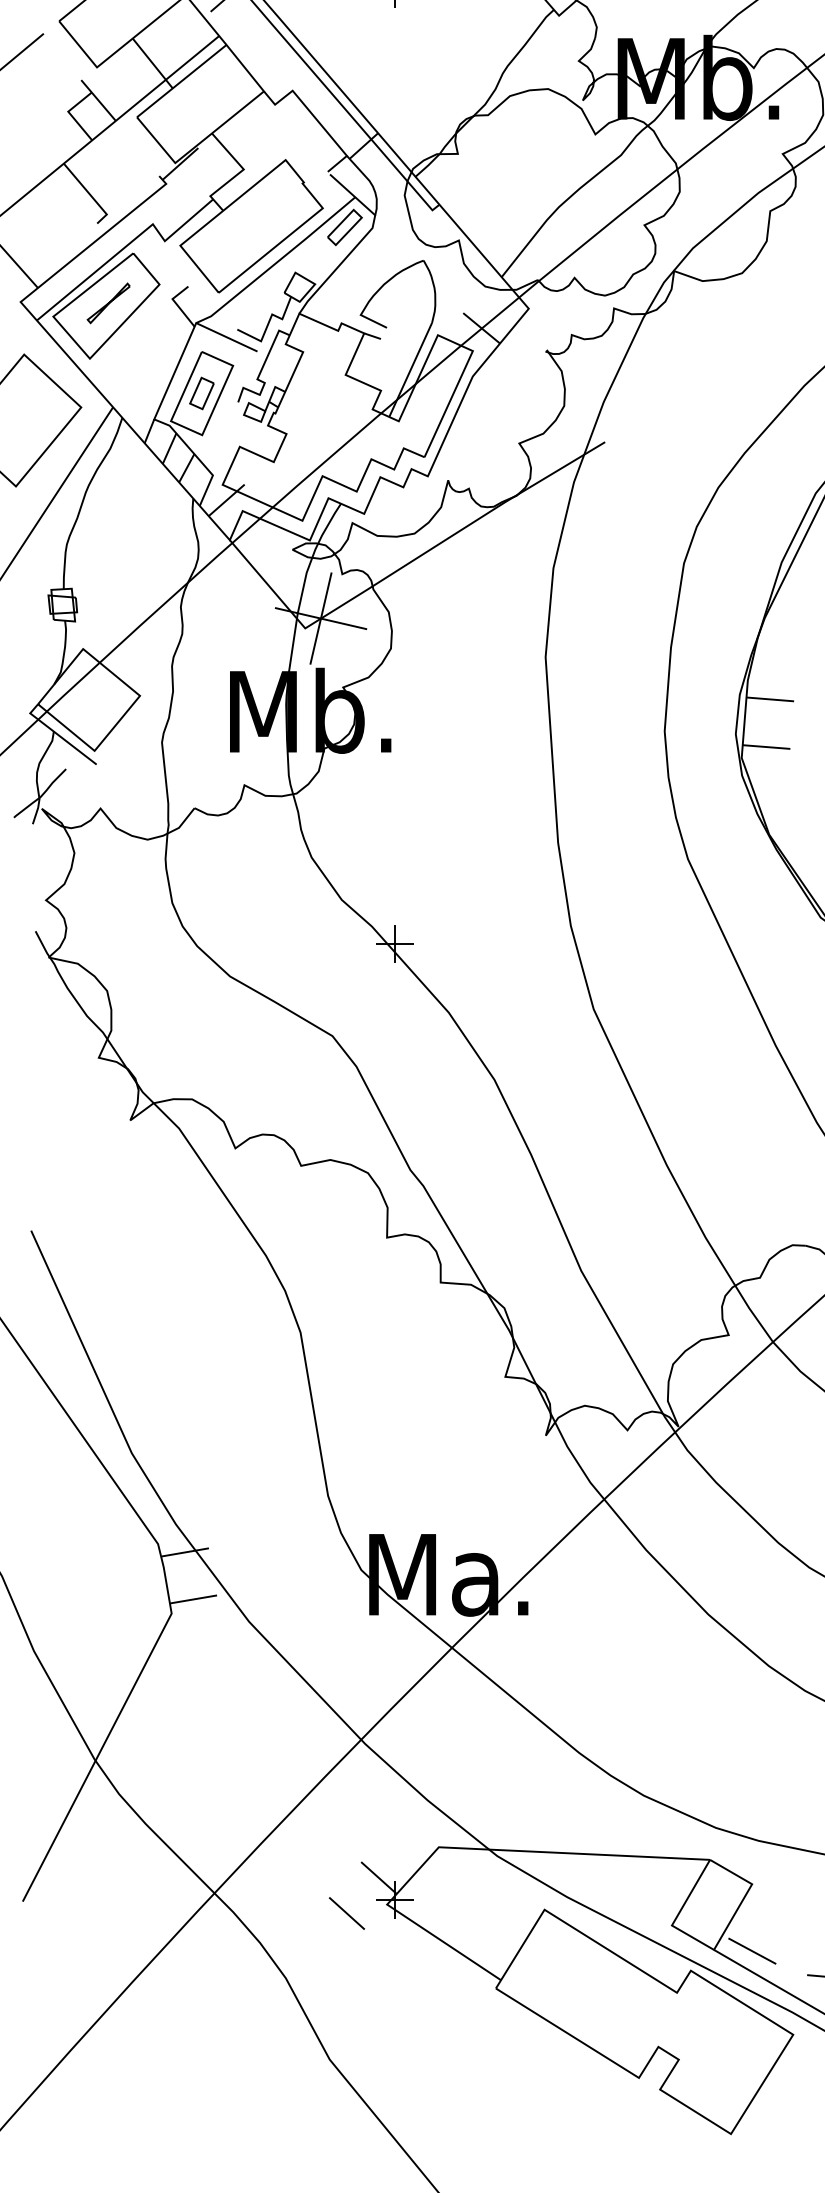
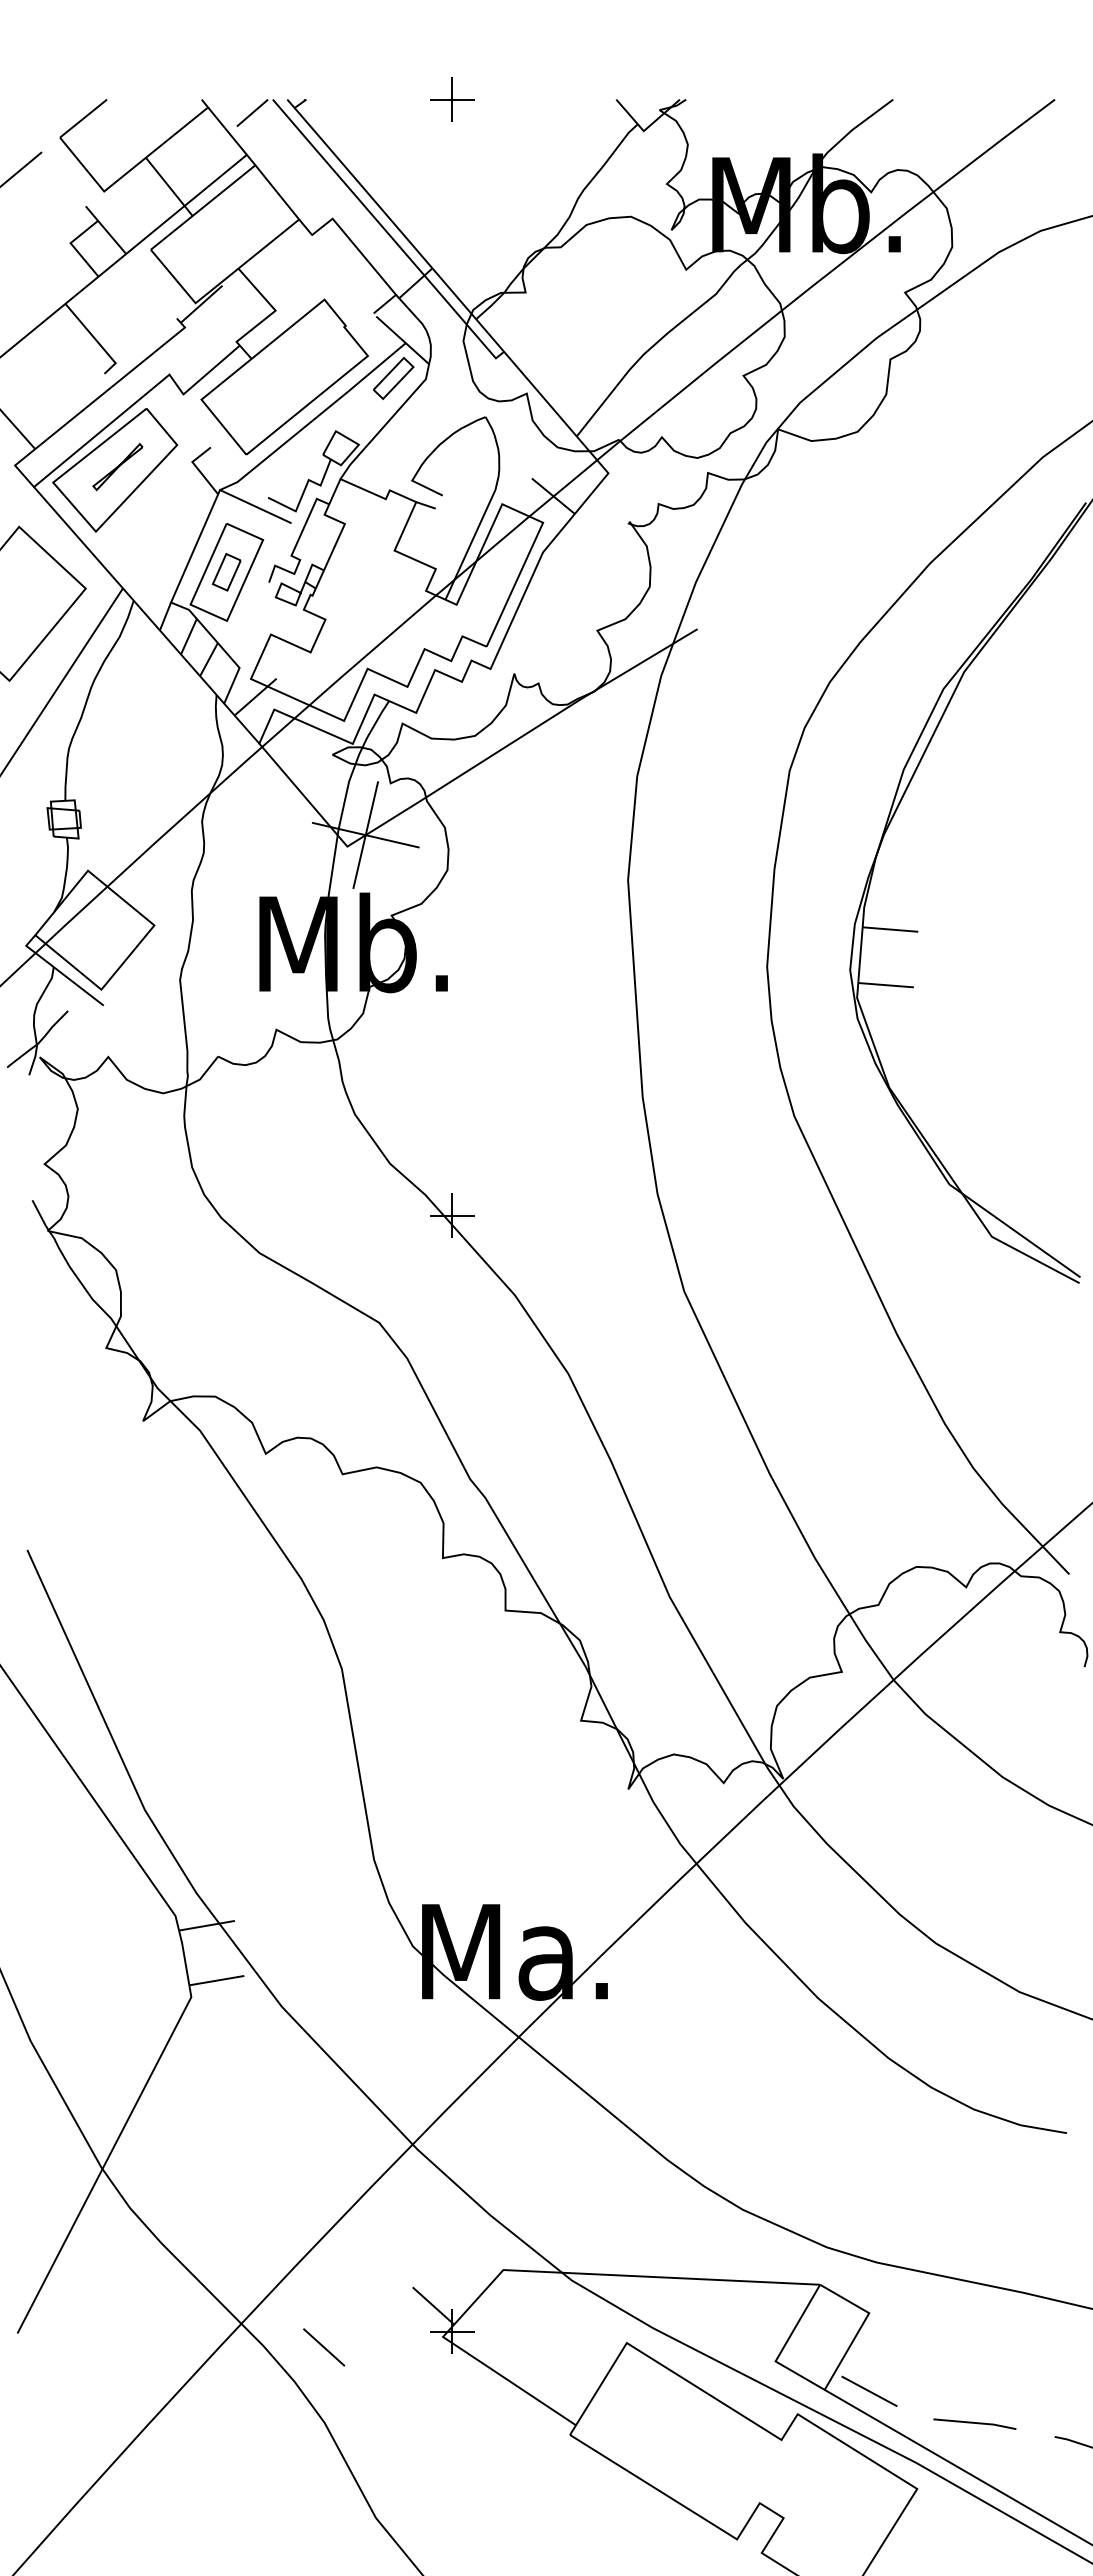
line: (347, 1913) -> (324, 2347), moved

